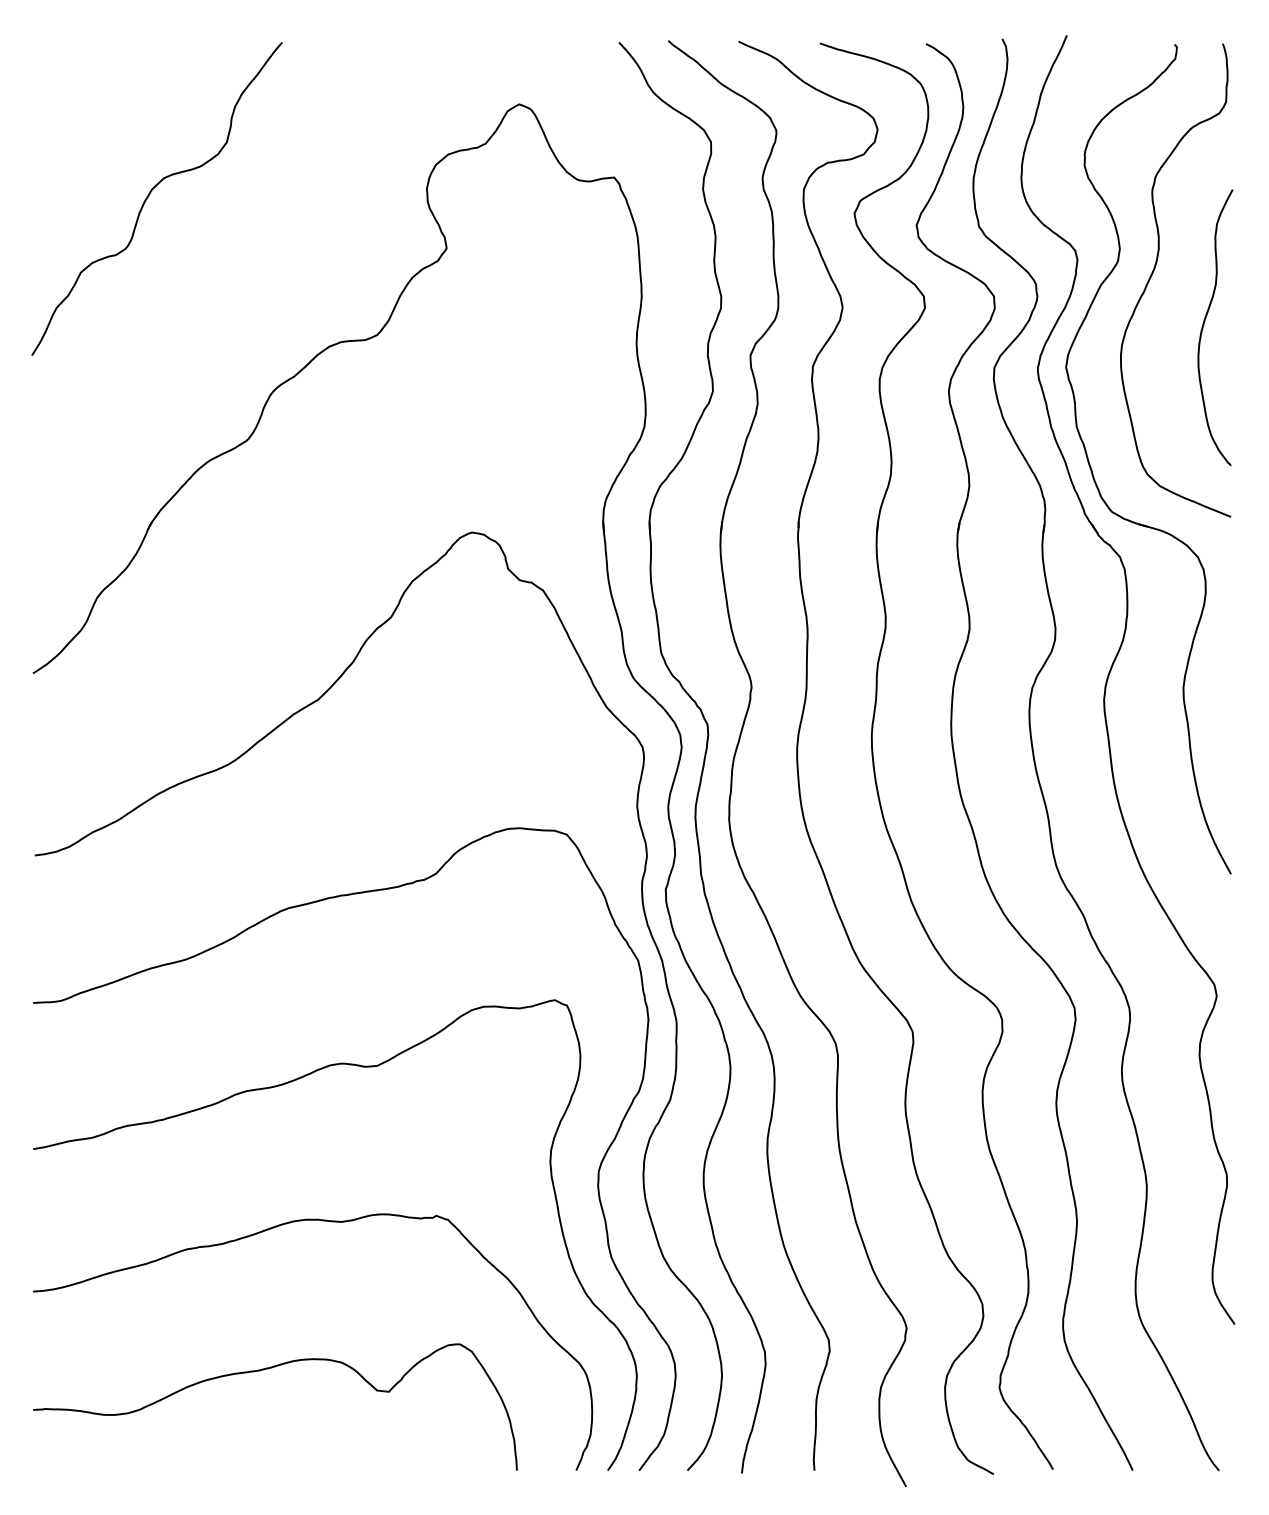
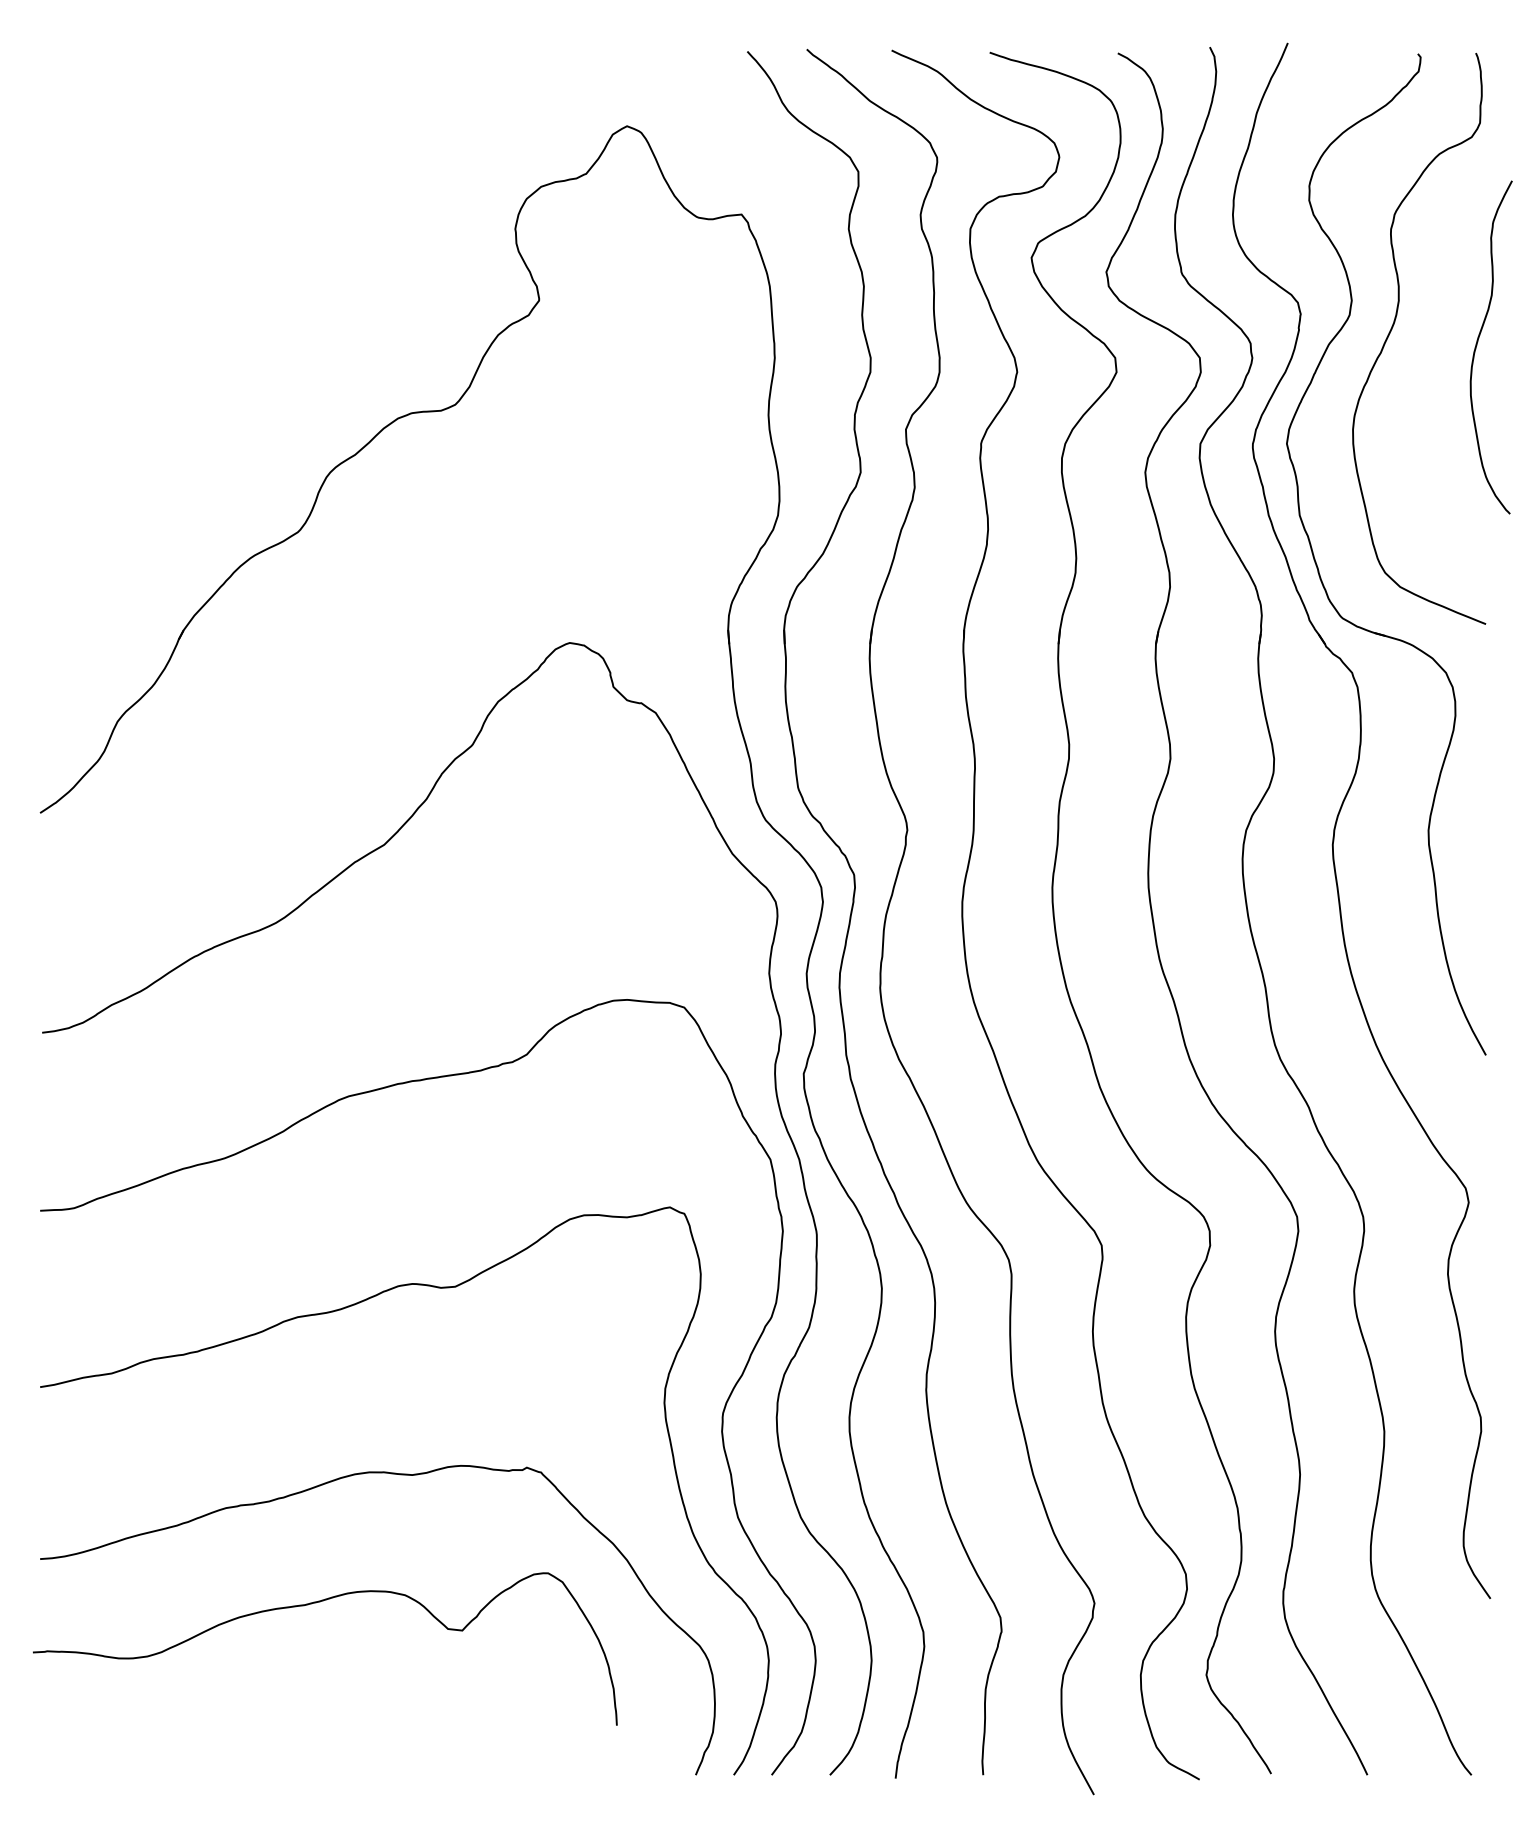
curve: (150, 194) -> (181, 235), removed
curve: (1204, 325) -> (1478, 344), moved
curve: (268, 1369) -> (317, 1603), moved

